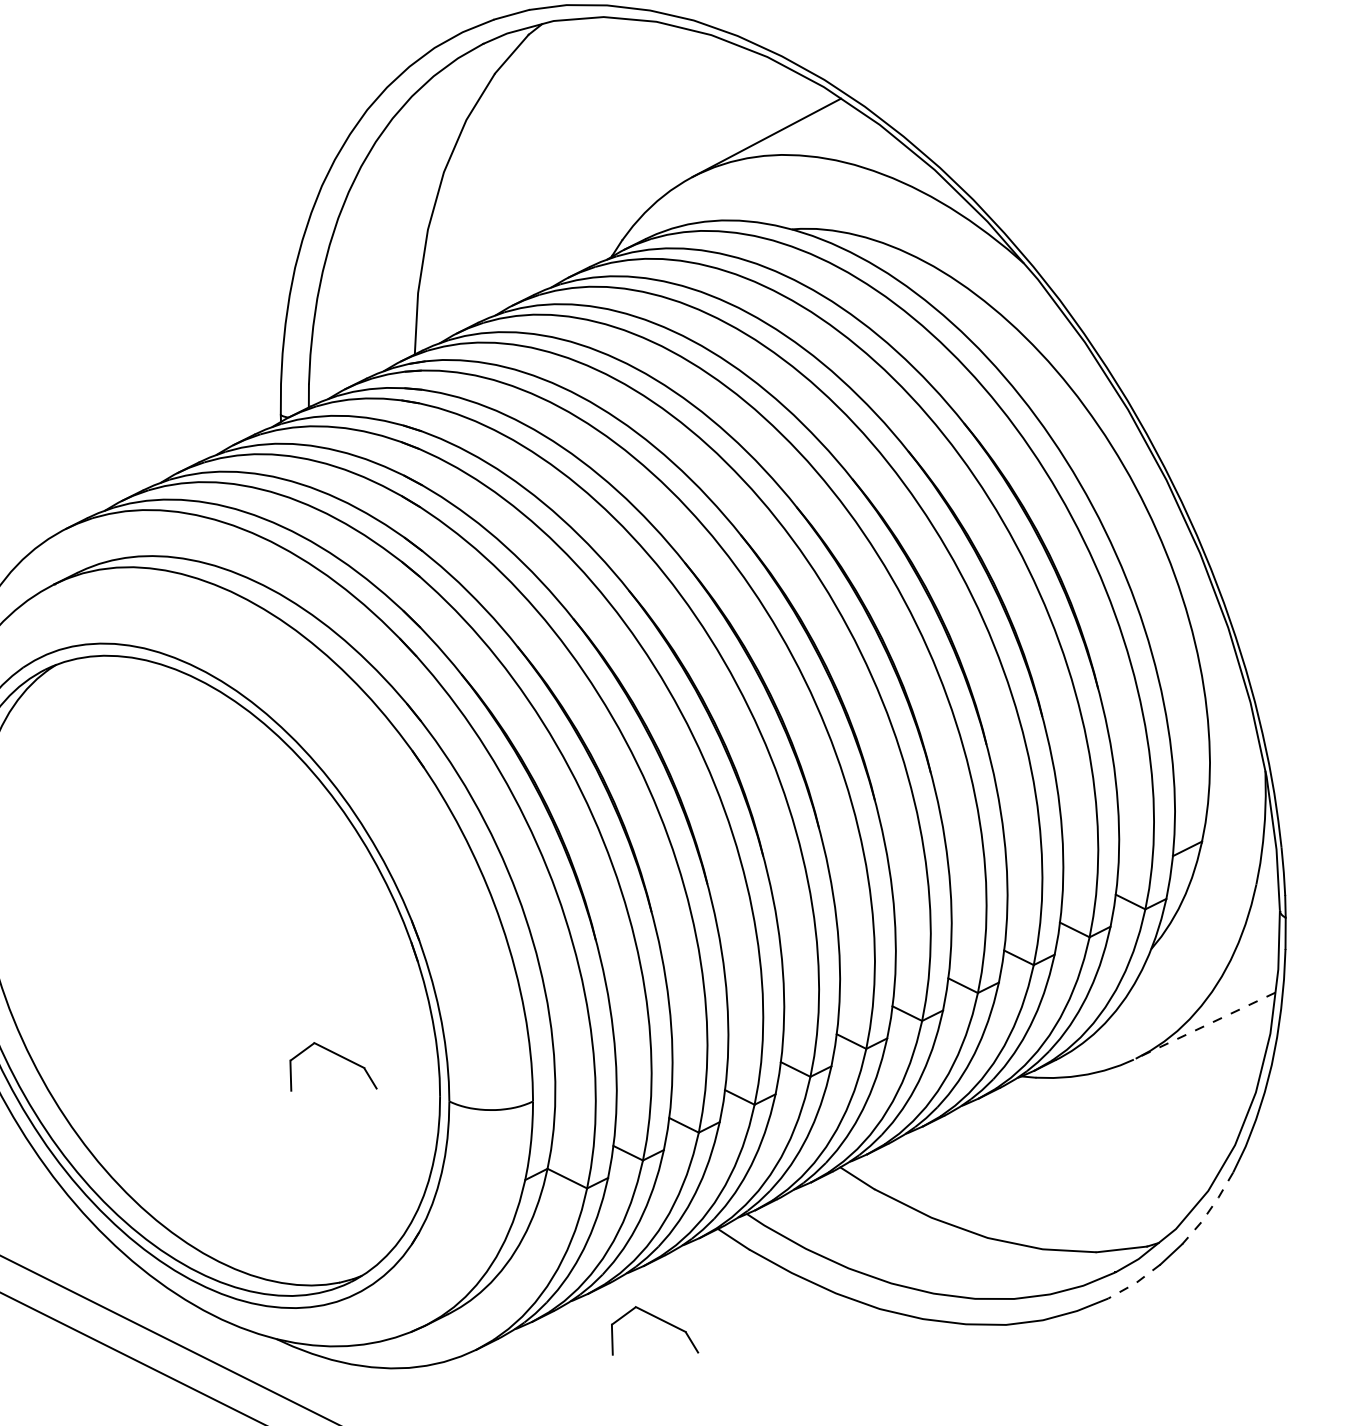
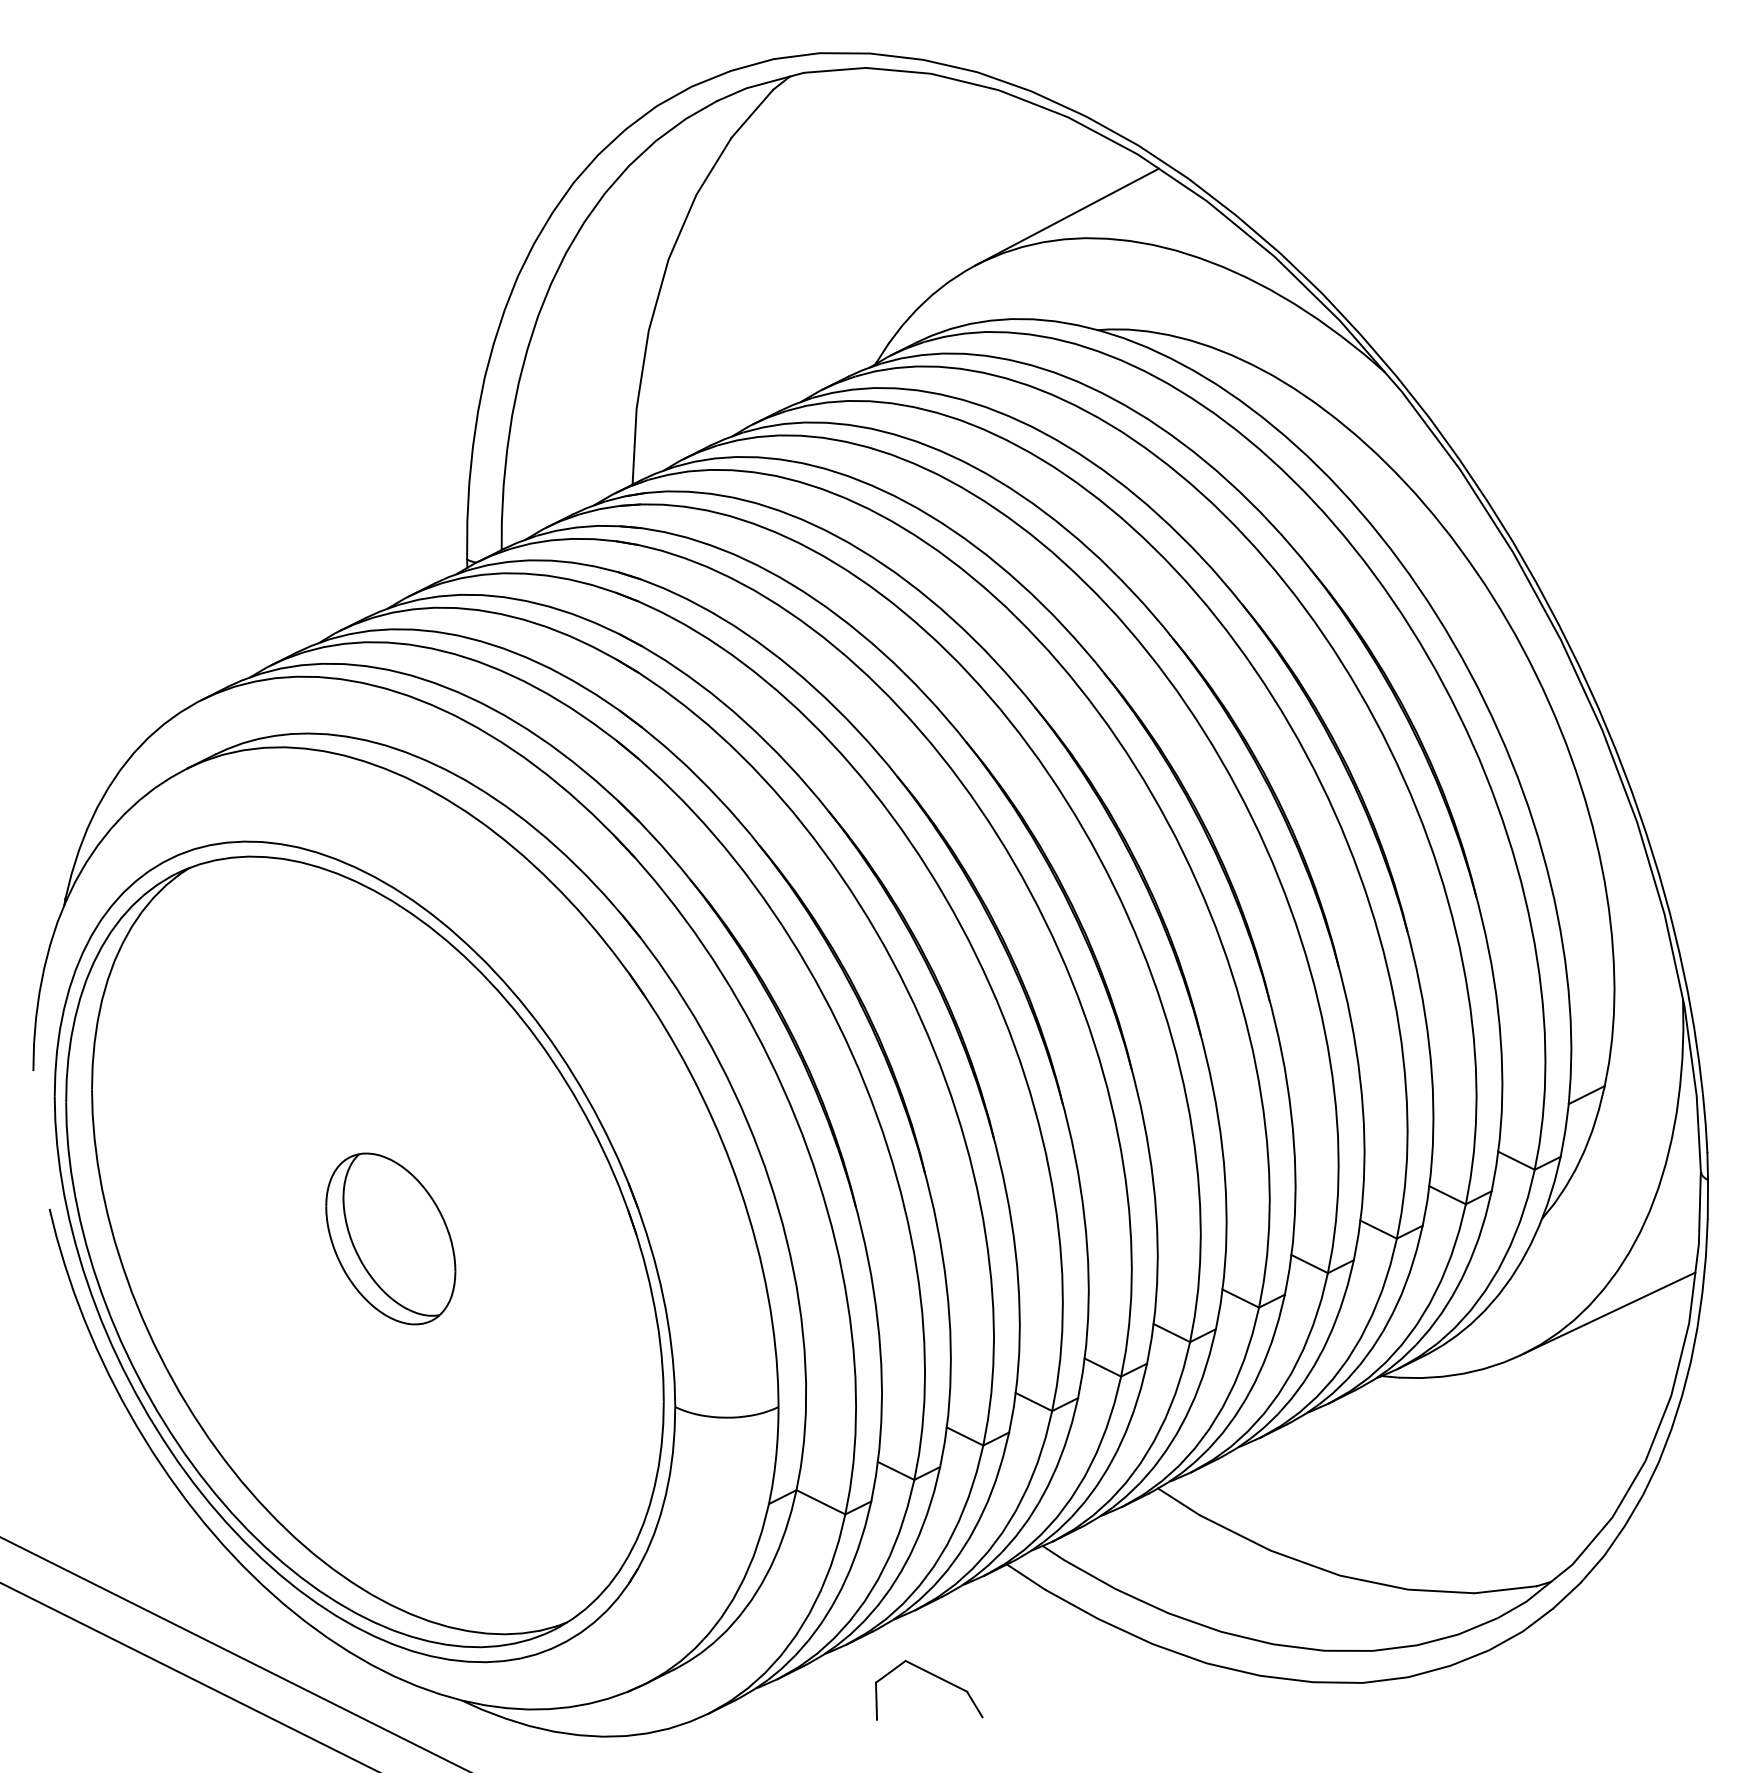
part: (218, 964) -> (390, 1238), added
line: (1204, 1025) -> (1607, 1313), dashed -> solid
part: (339, 1056) -> (539, 1351), removed
line: (1209, 1210) -> (1614, 1541), dashed -> solid
line: (1135, 1283) -> (1522, 1631), dashed -> solid

